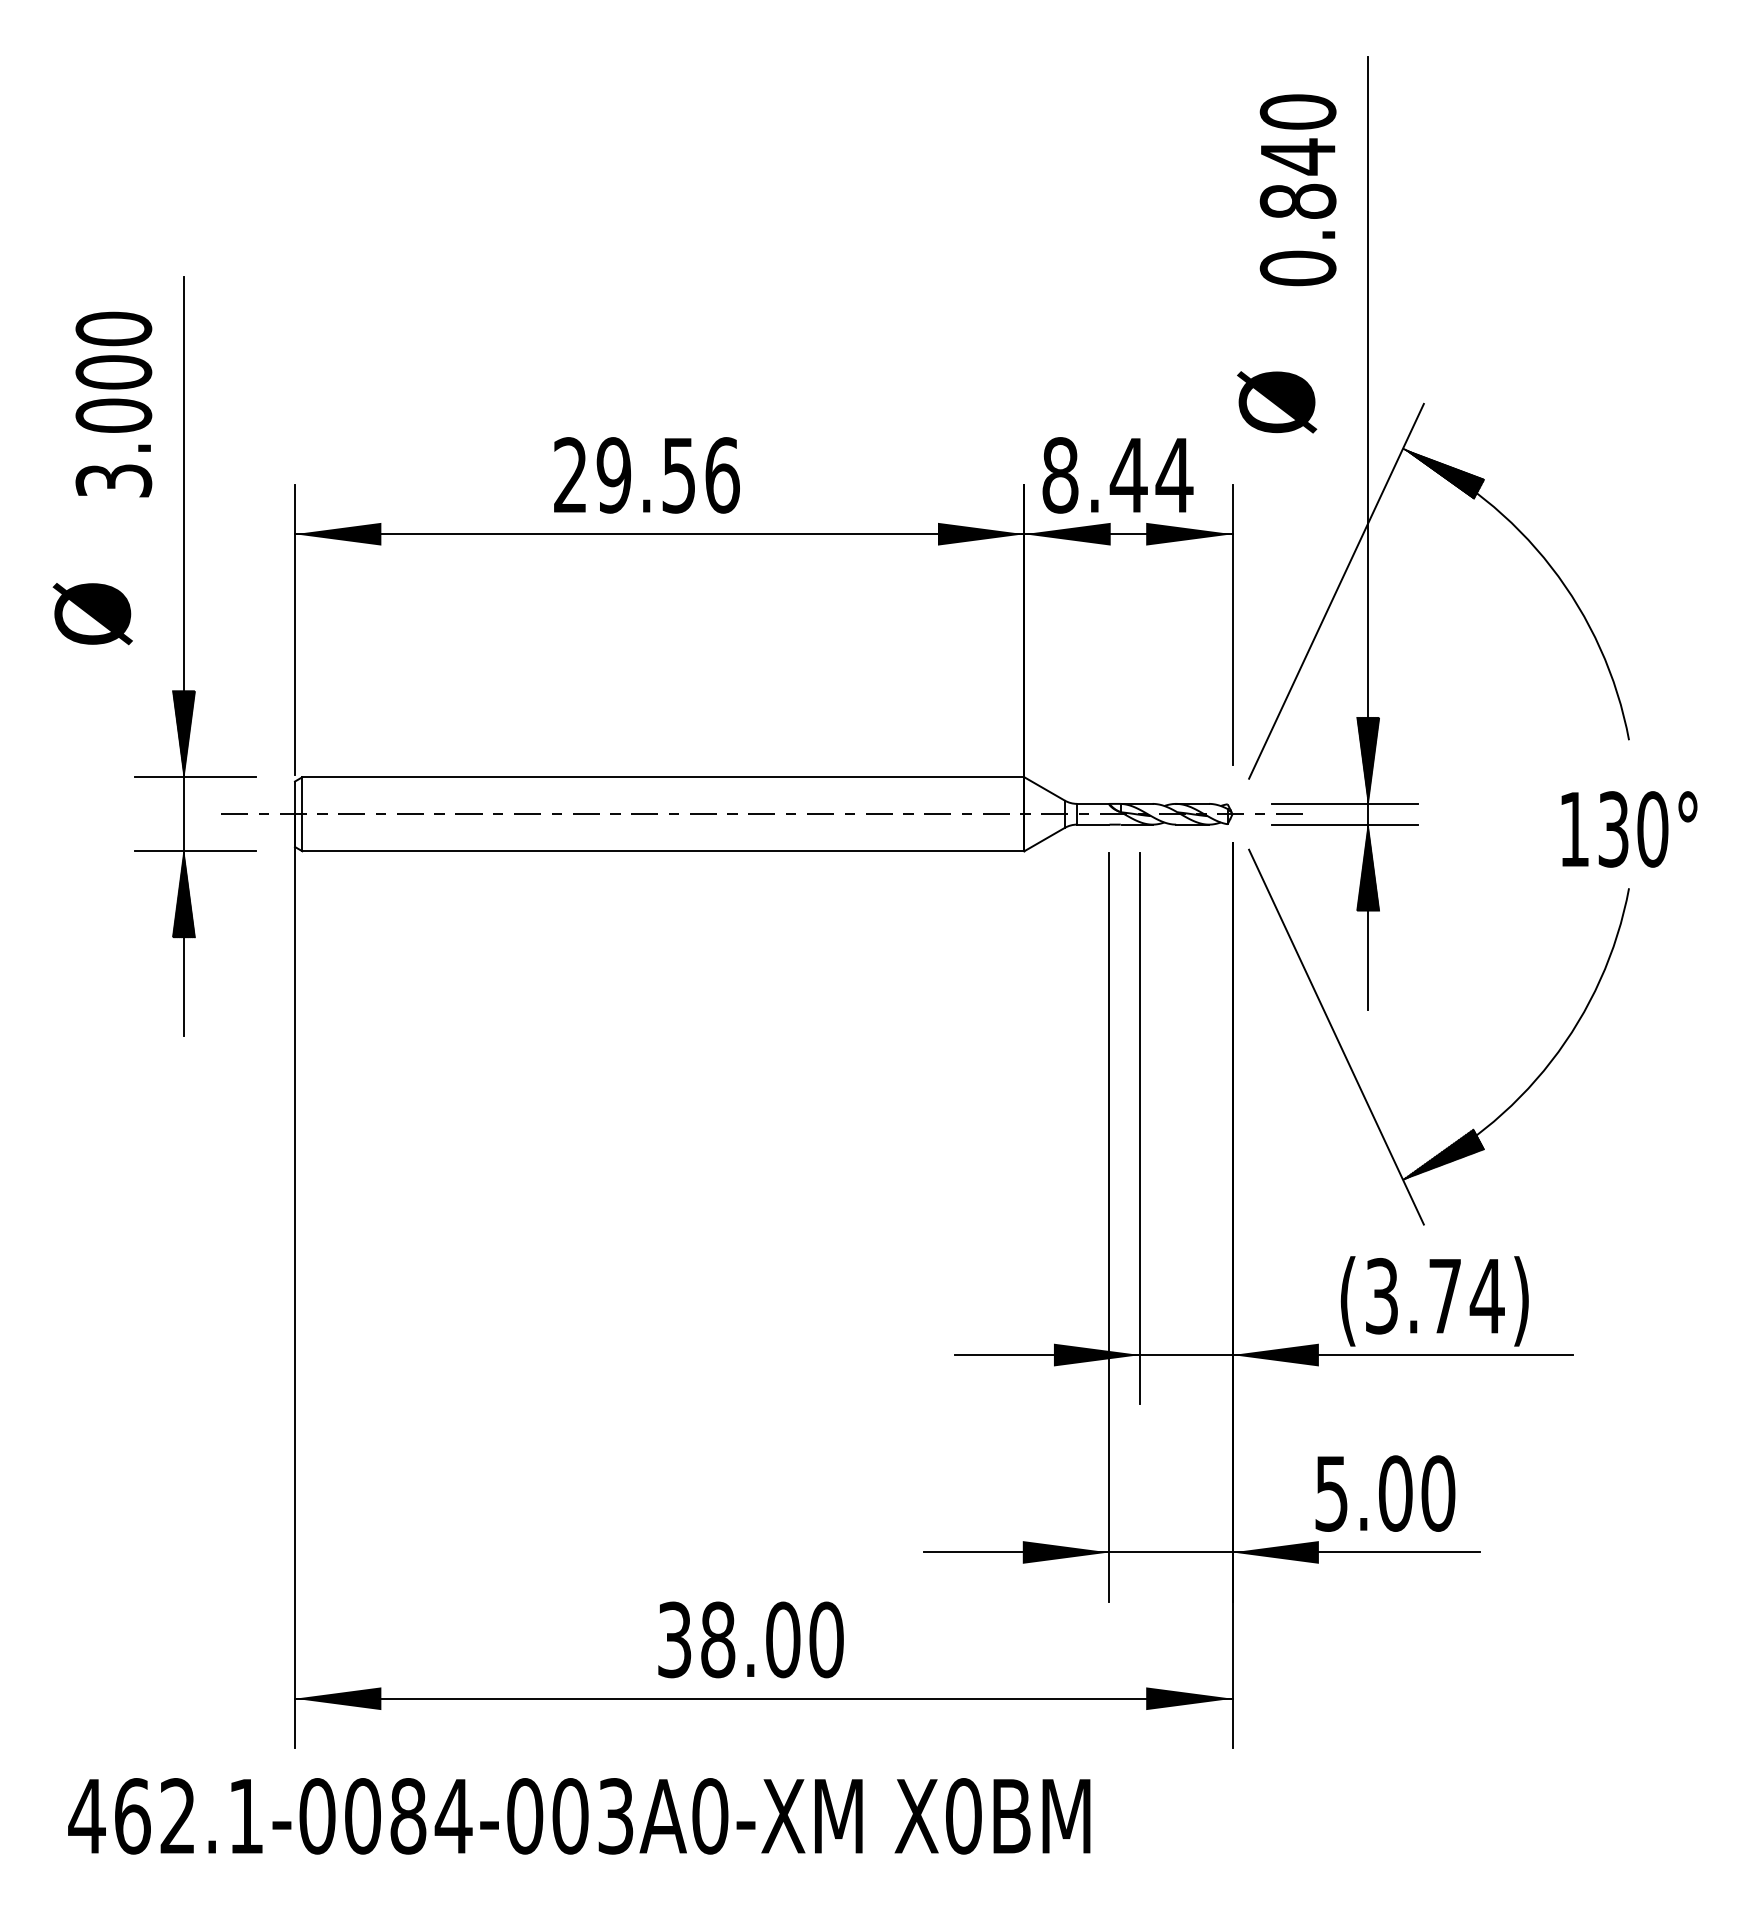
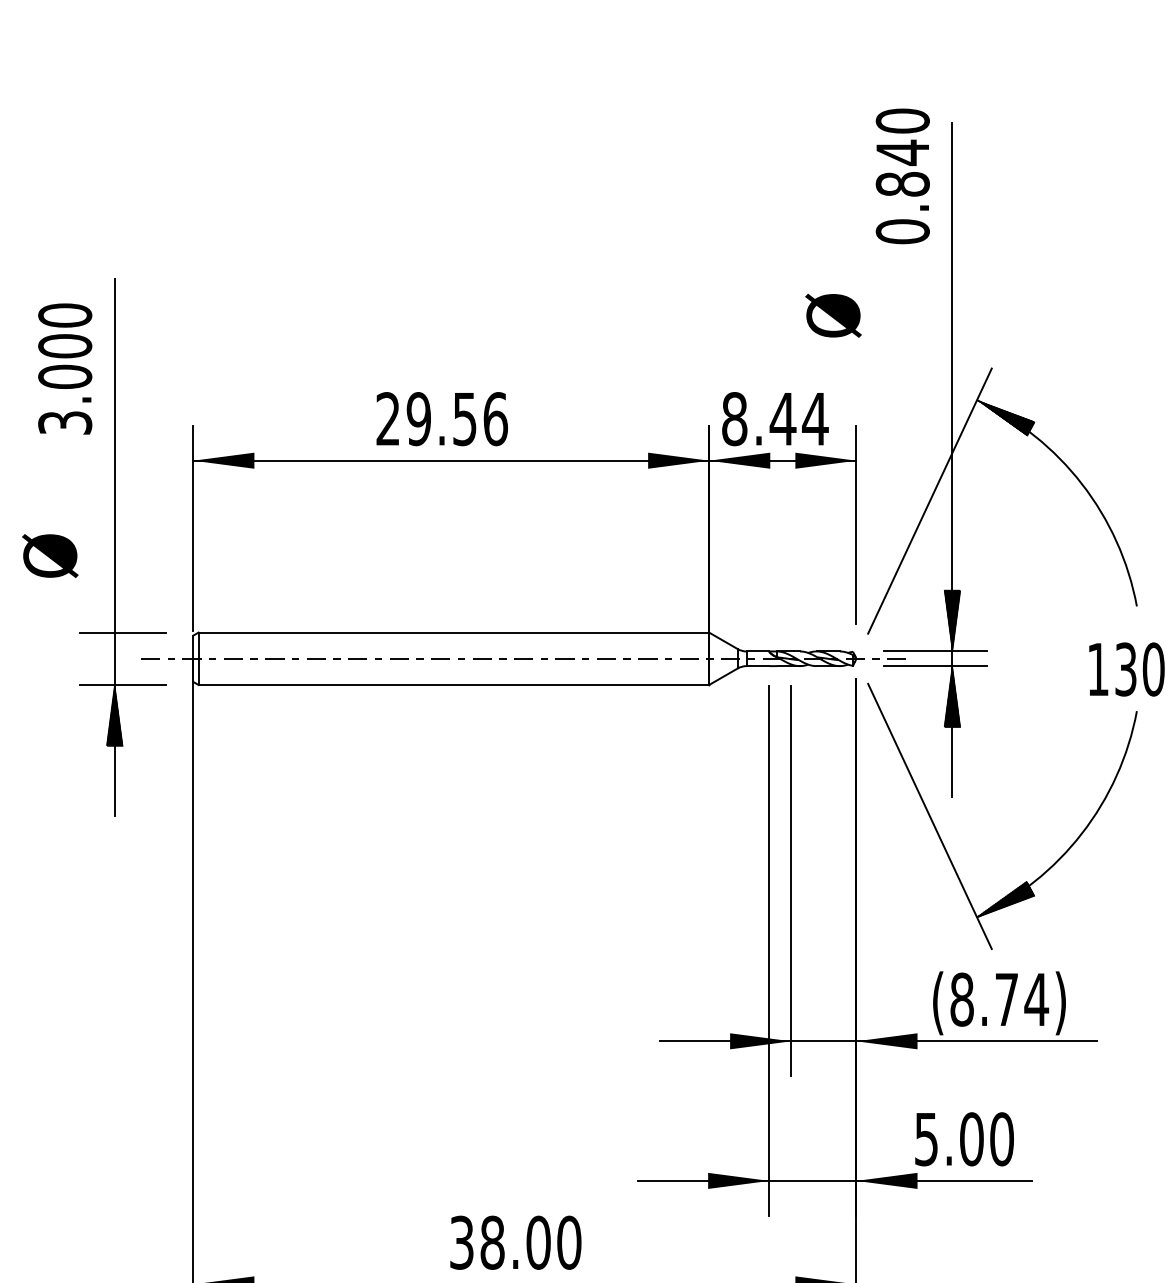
text: (1297, 190) -> (902, 176), moved
text: (1277, 402) -> (833, 315), moved
text: (92, 614) -> (50, 556), moved
hatch: (183, 733) -> (114, 601), removed
text: (1381, 1296) -> (961, 999), (3.74) -> (8.74)

